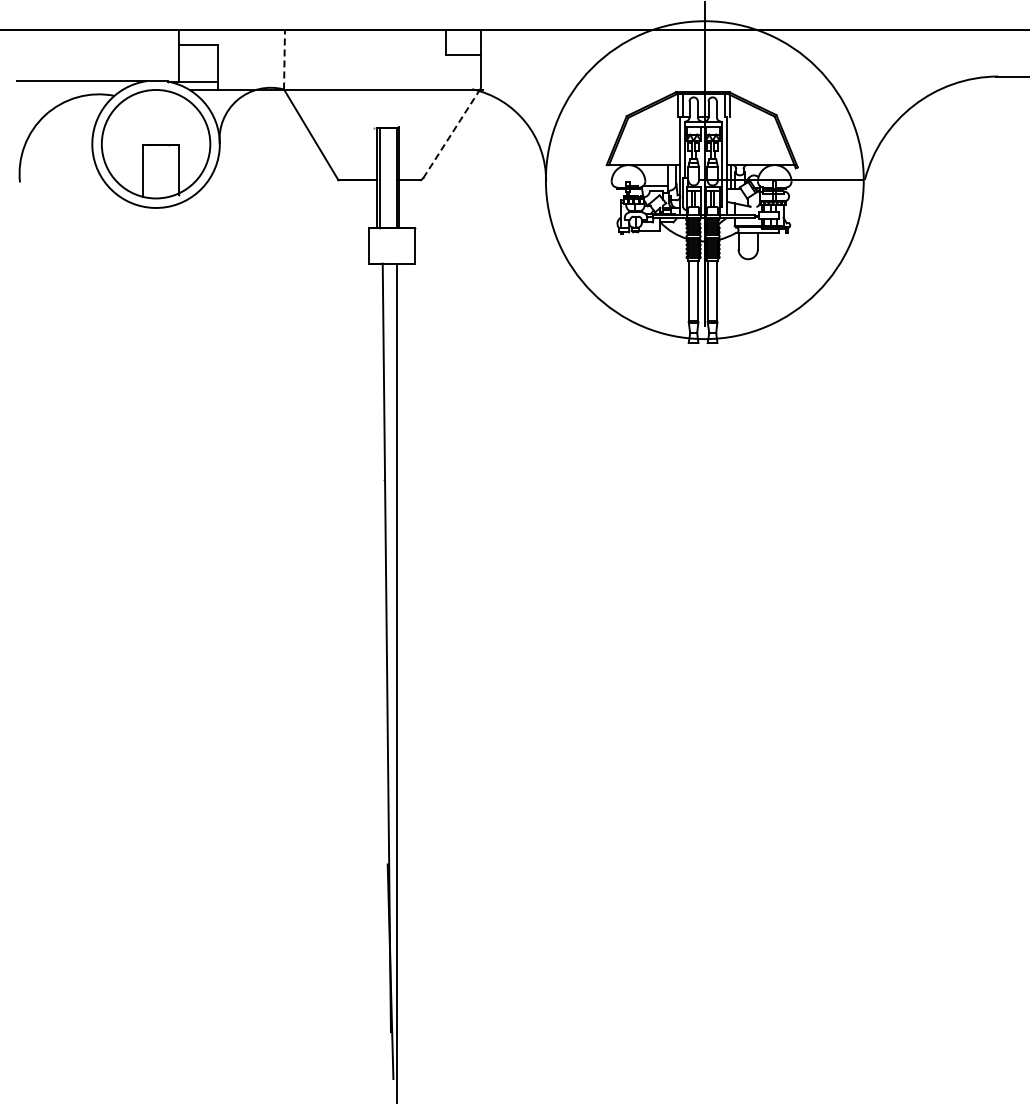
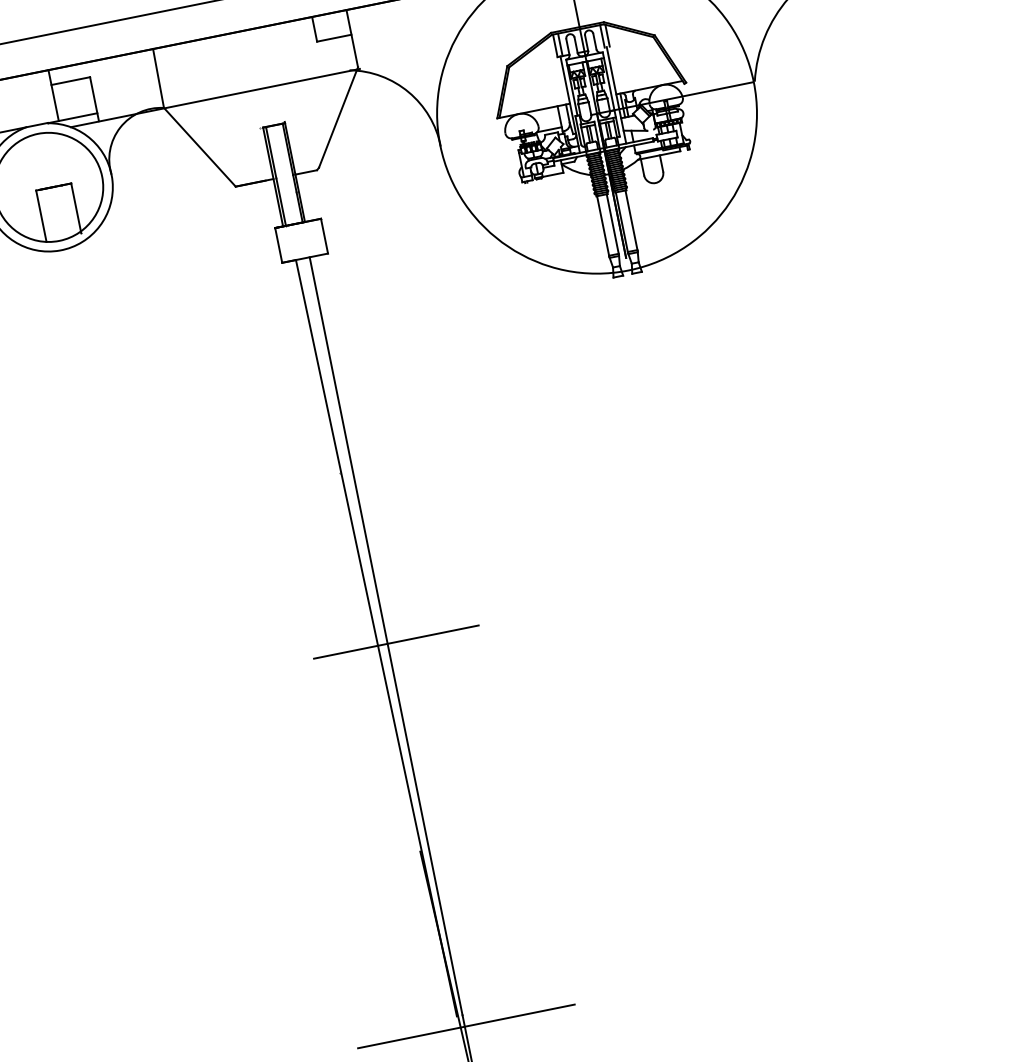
line: (284, 59) -> (158, 78), dashed -> solid
line: (452, 133) -> (338, 117), dashed -> solid
line: (405, 655) -> (396, 642), added
line: (398, 1043) -> (466, 1026), added

